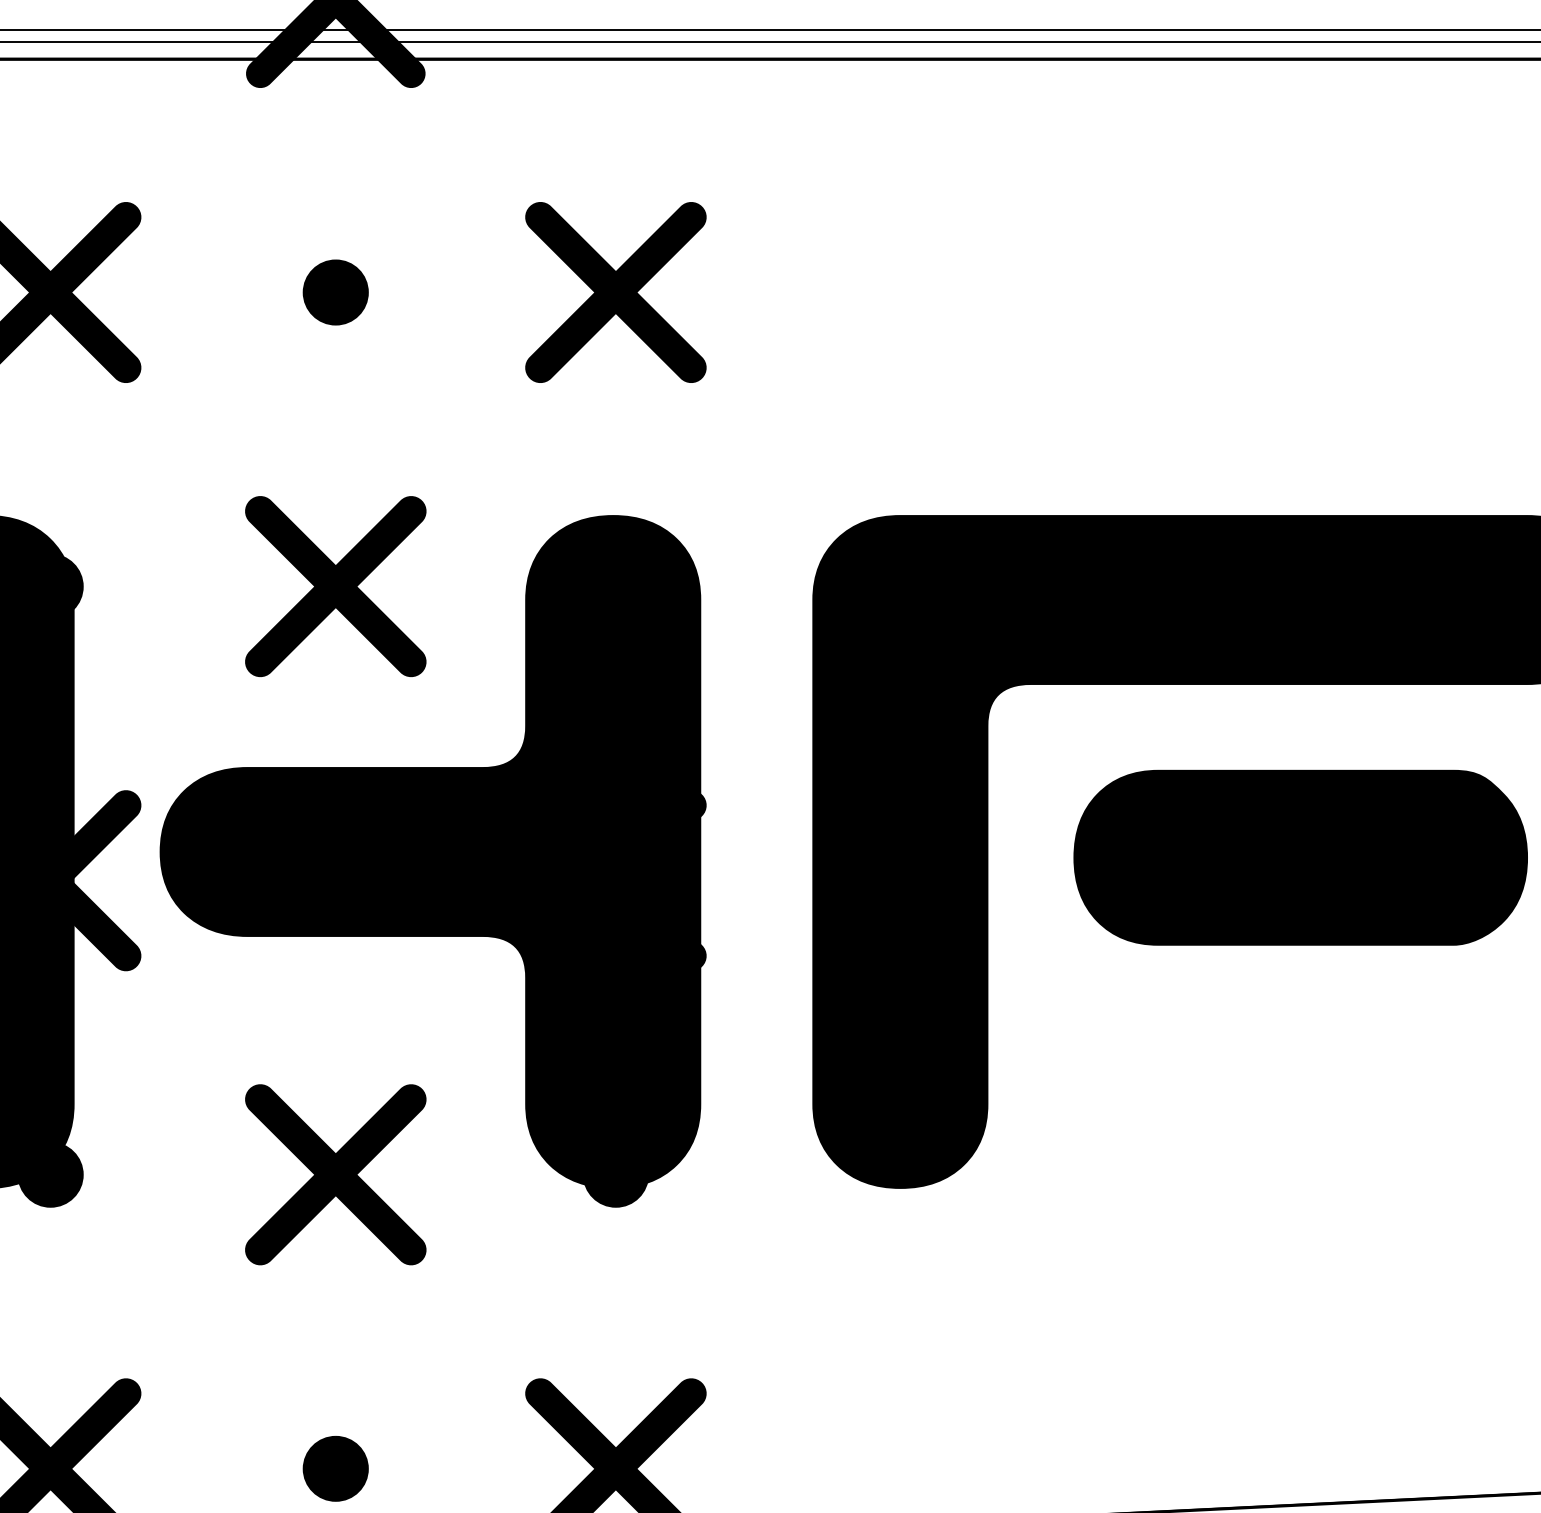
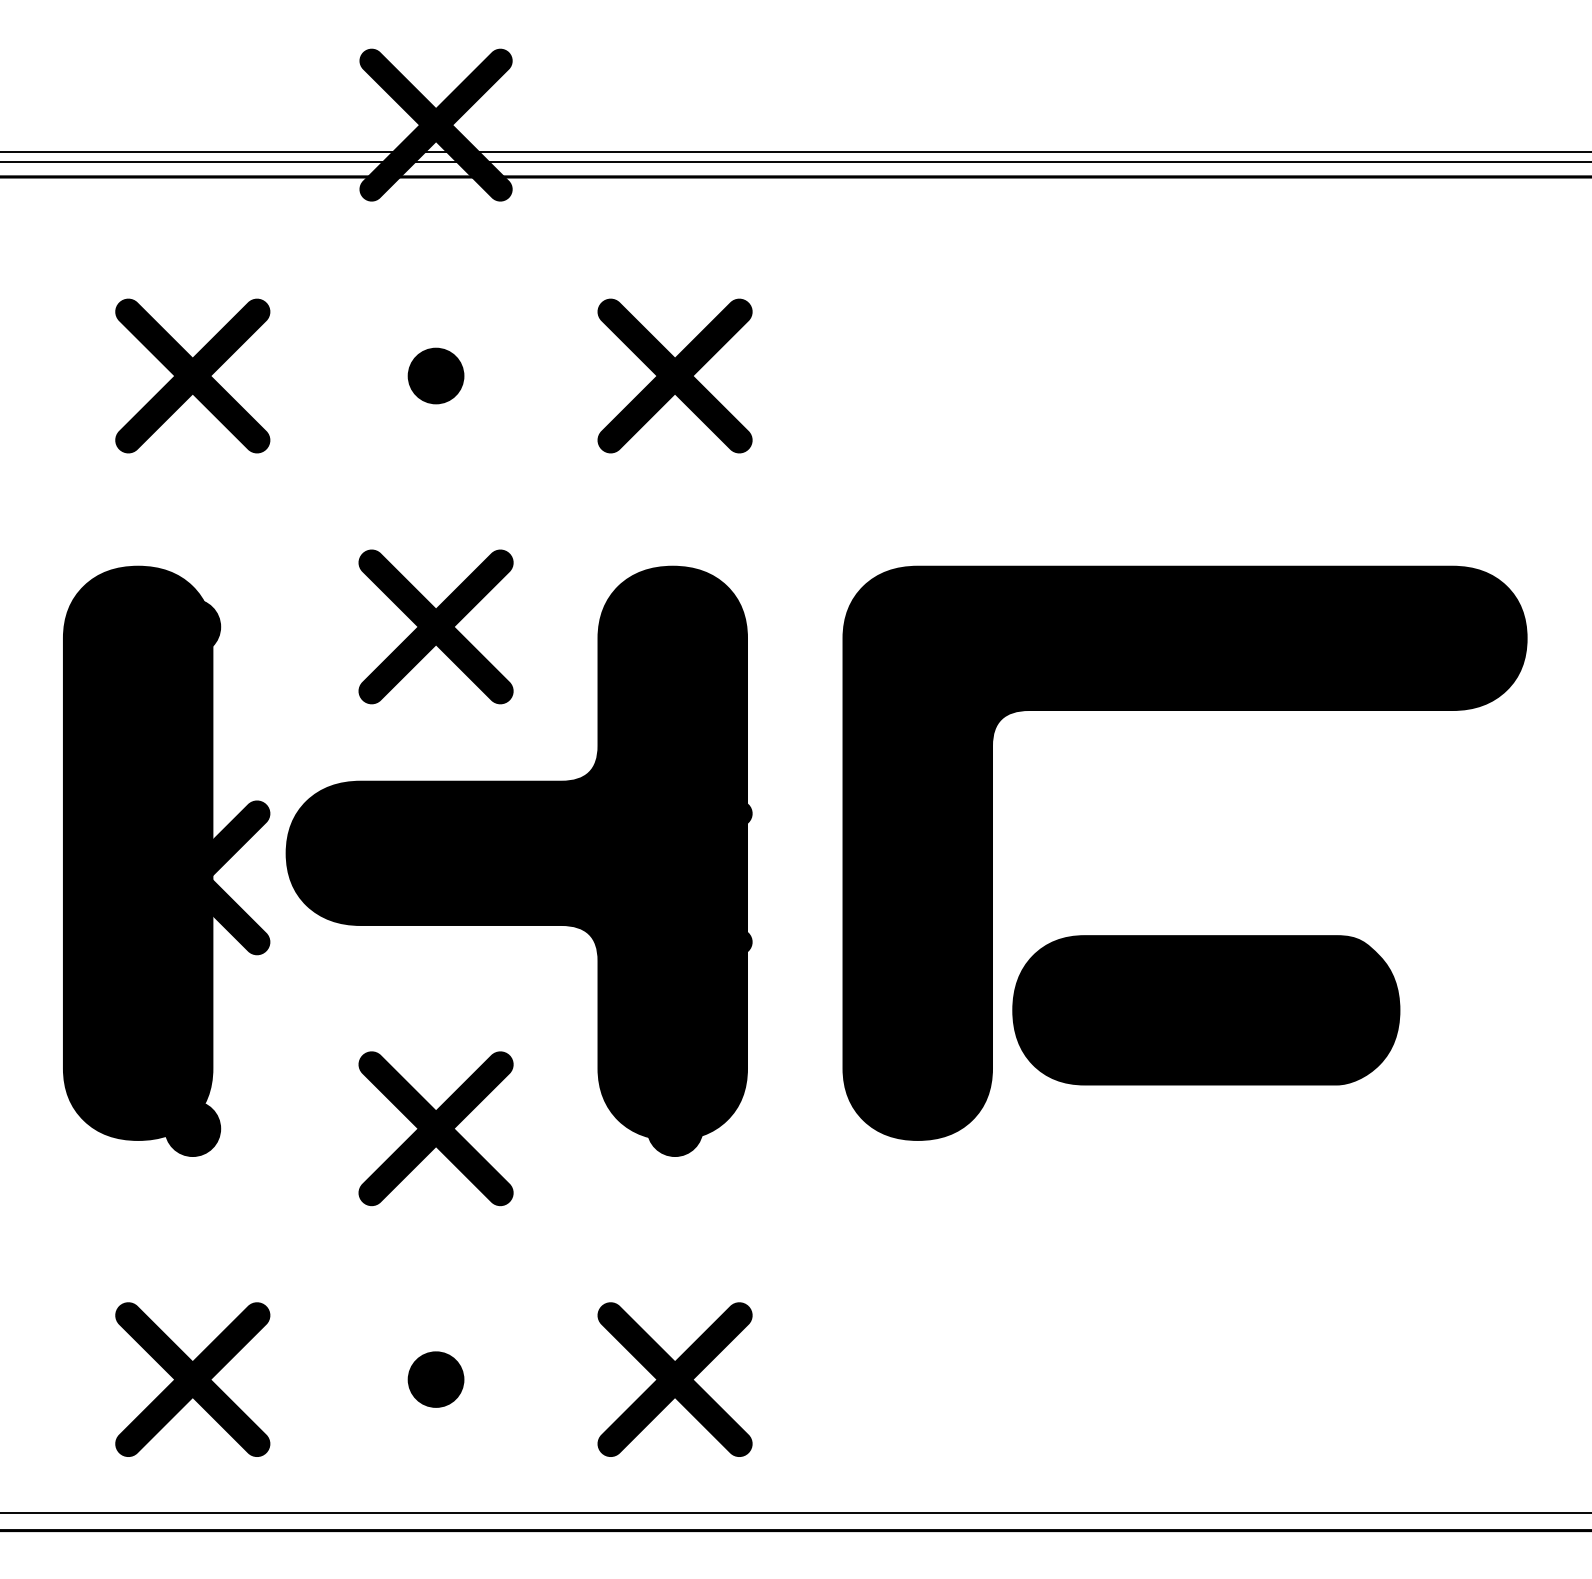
part: (1300, 858) -> (1206, 1010), moved

